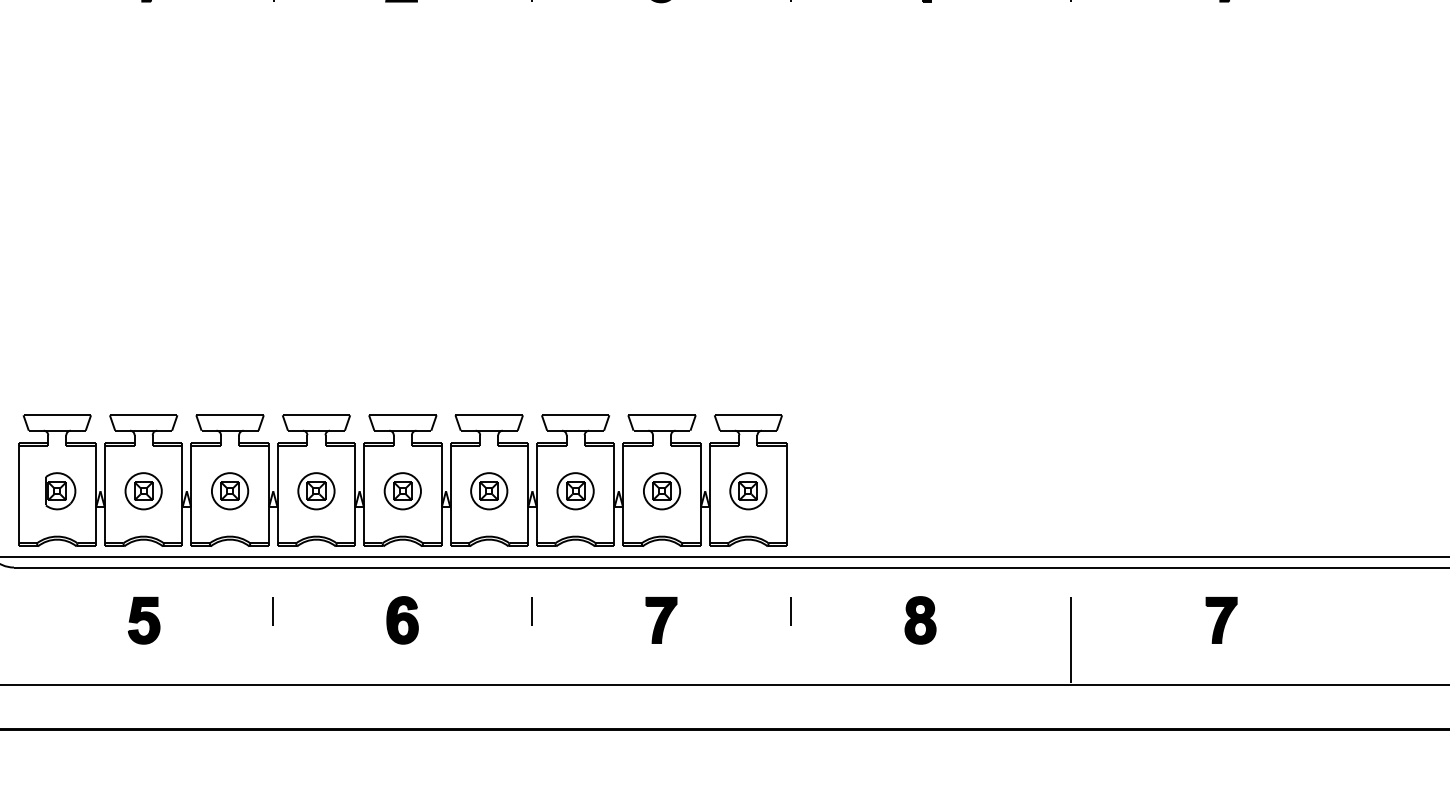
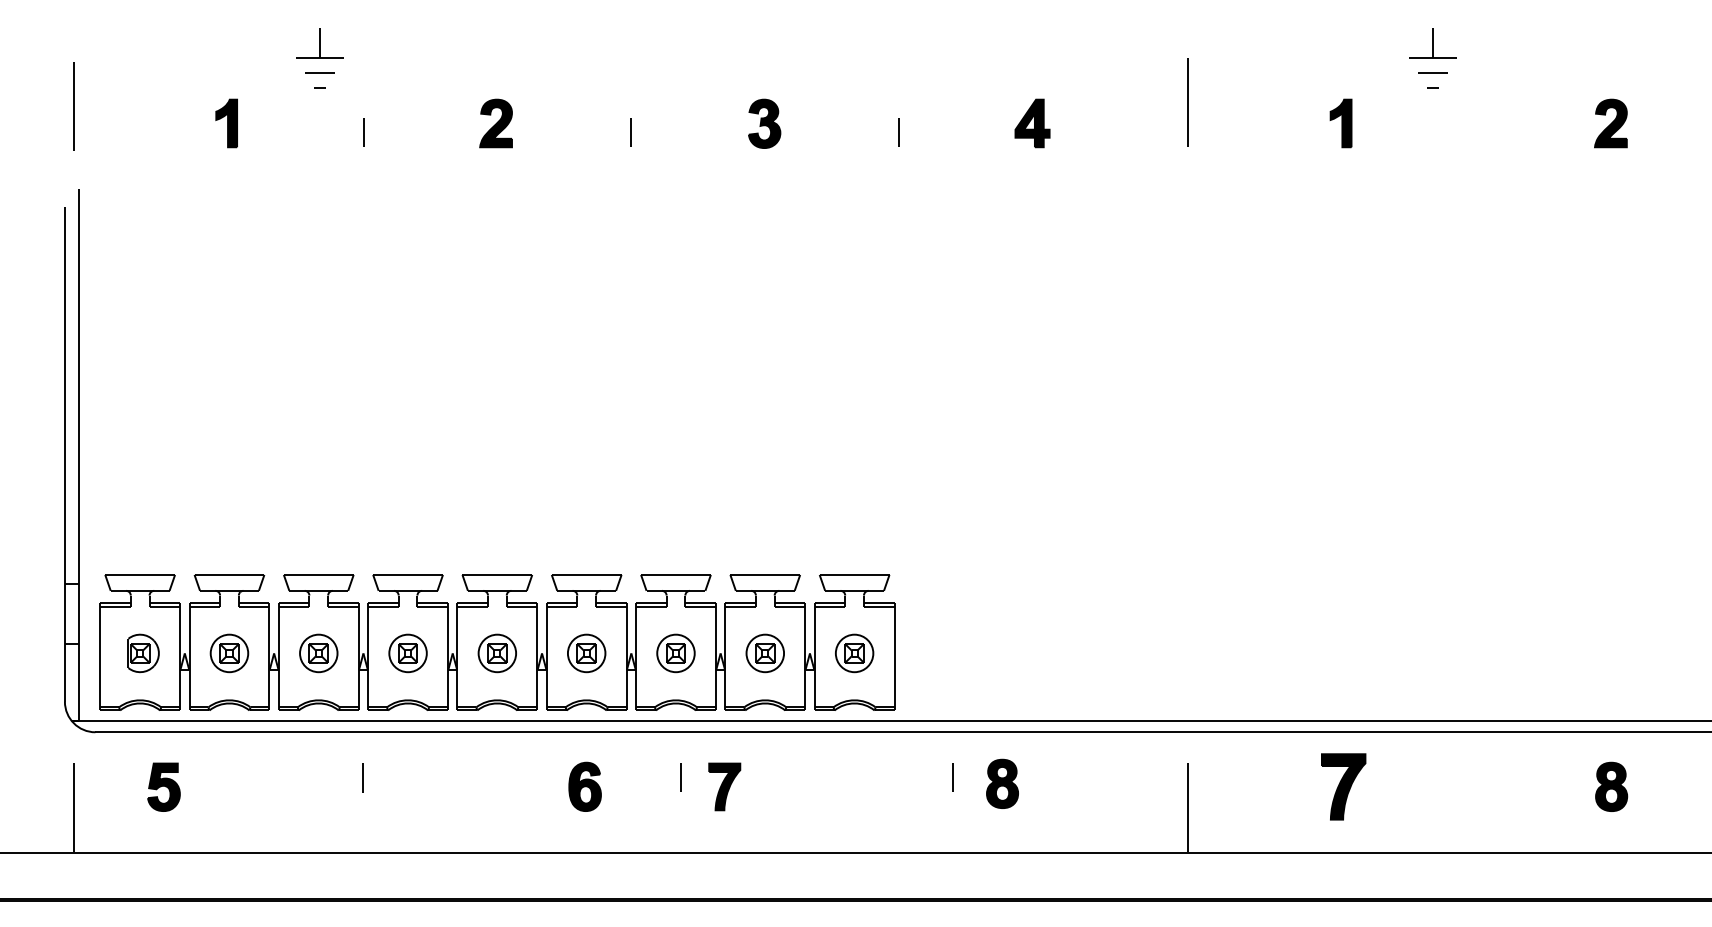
line: (531, 611) -> (680, 777), moved
line: (790, 611) -> (952, 777), moved
part: (143, 619) -> (163, 786), moved
part: (401, 619) -> (584, 786), moved
part: (661, 619) -> (724, 786), moved
part: (920, 619) -> (1002, 783), moved
part: (1221, 619) -> (1343, 786), size x1.4

